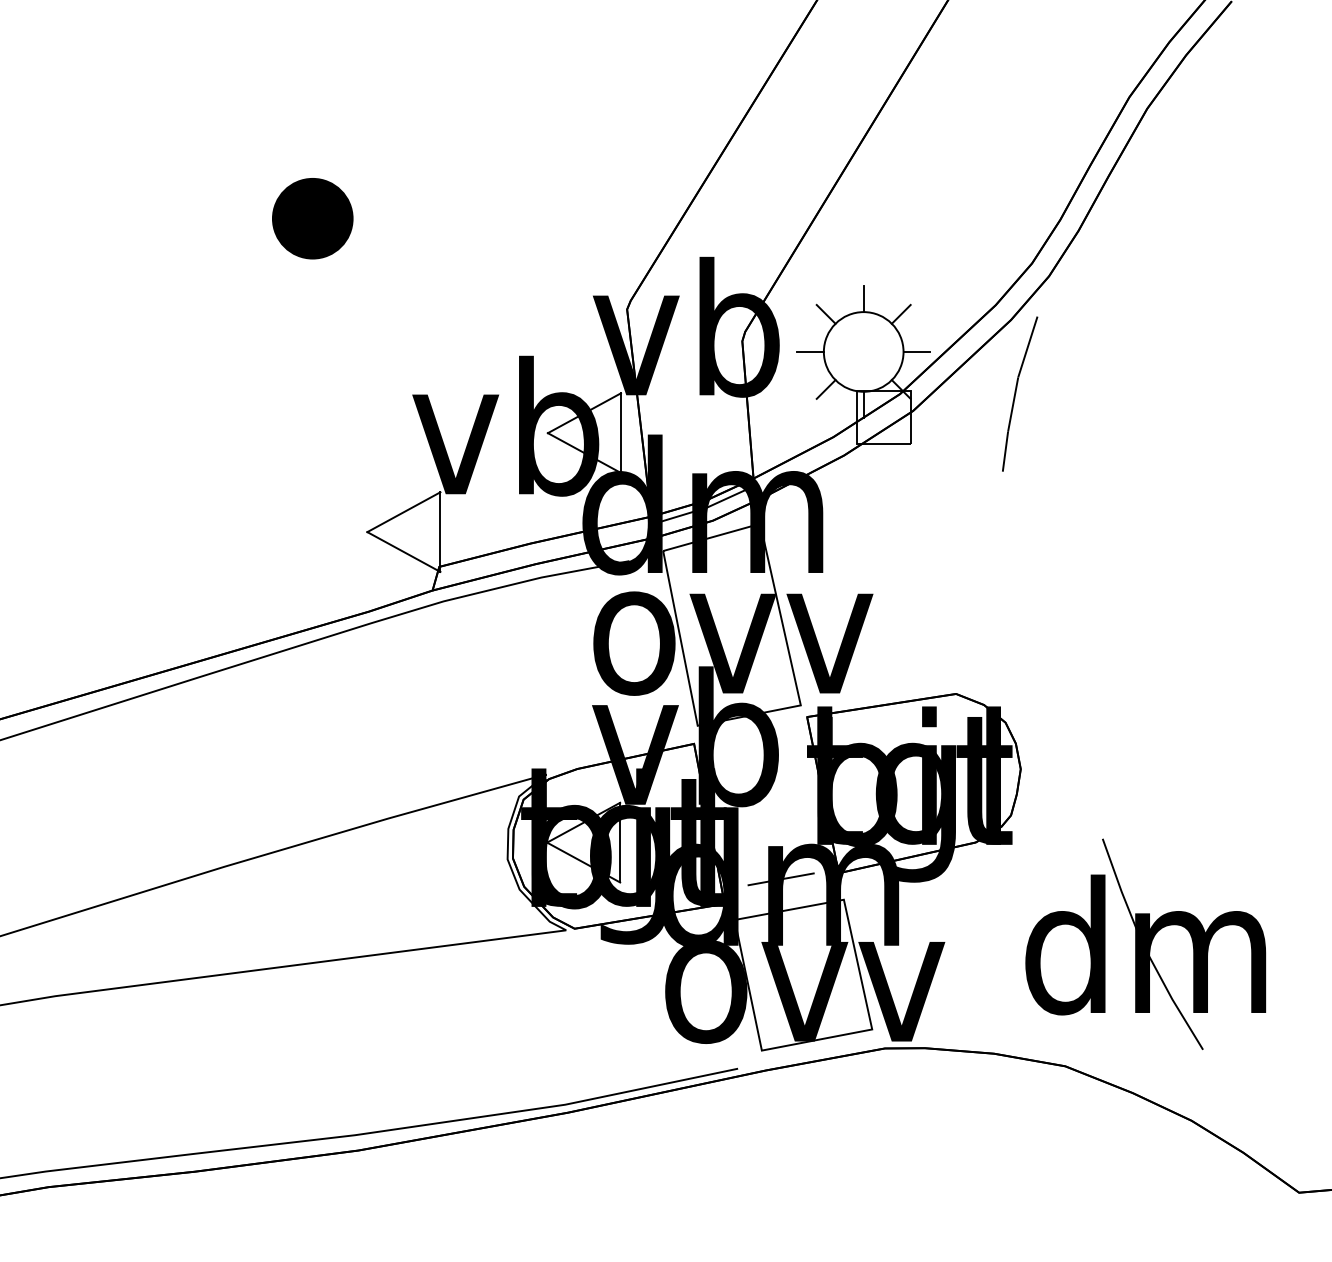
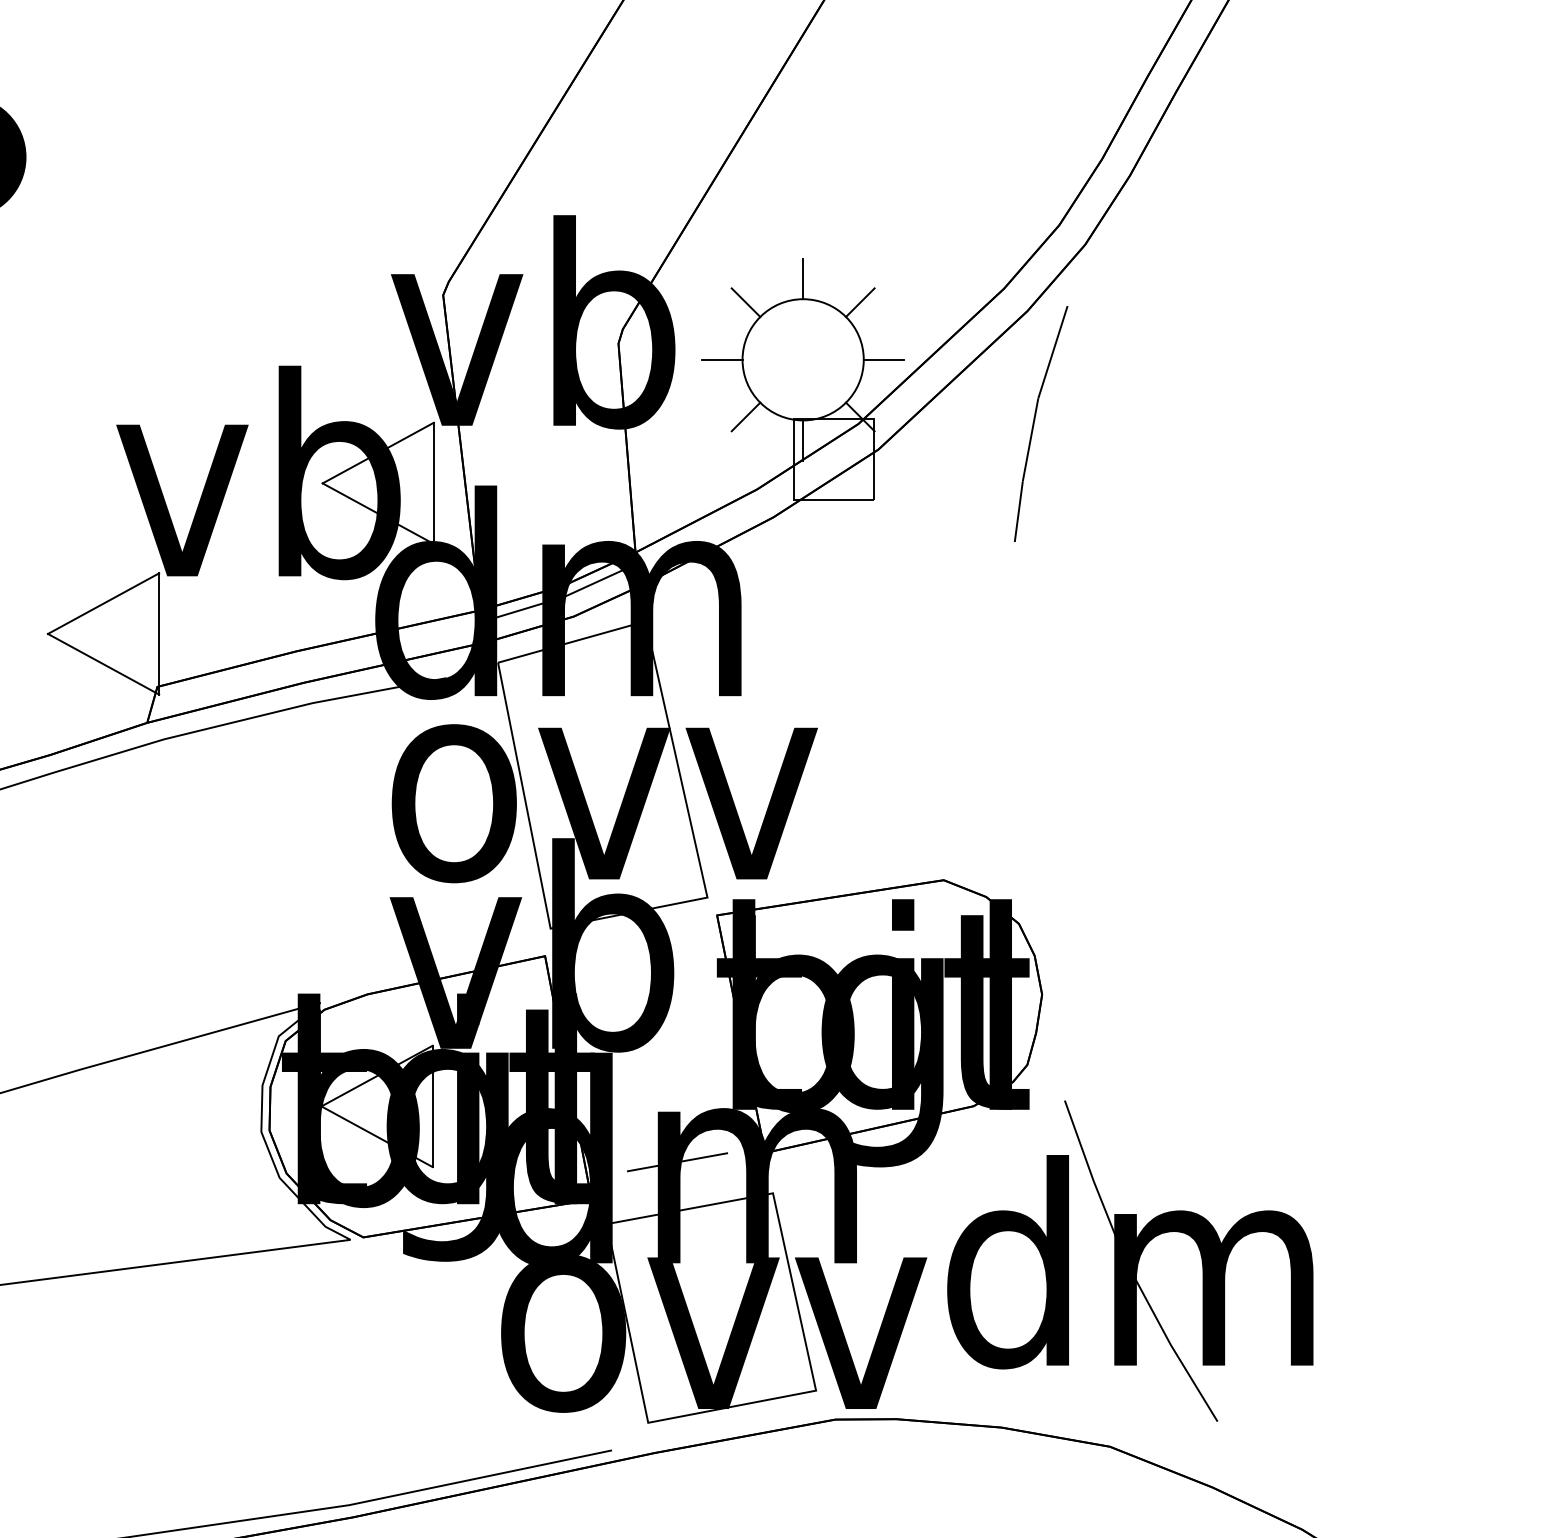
part: (1145, 943) -> (1129, 1259), moved

